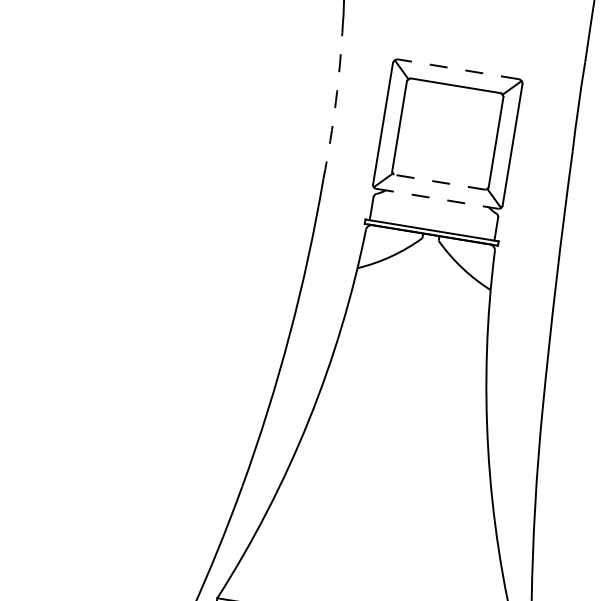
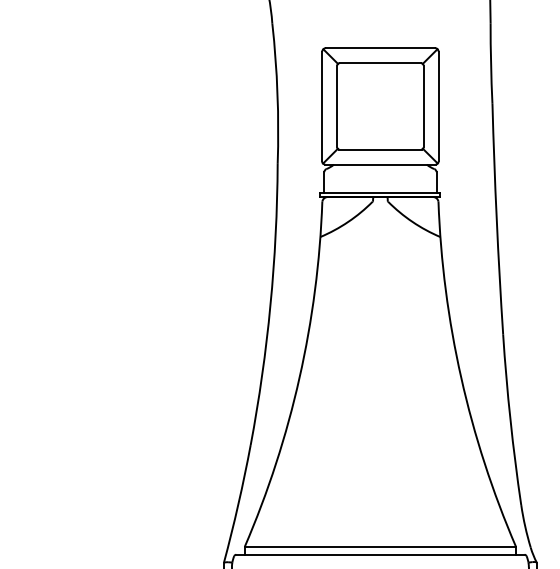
line: (457, 68) -> (379, 47), dashed -> solid
arc: (335, 101) -> (277, 93), dashed -> solid
line: (439, 181) -> (379, 149), dashed -> solid
line: (438, 198) -> (381, 164), dashed -> solid

